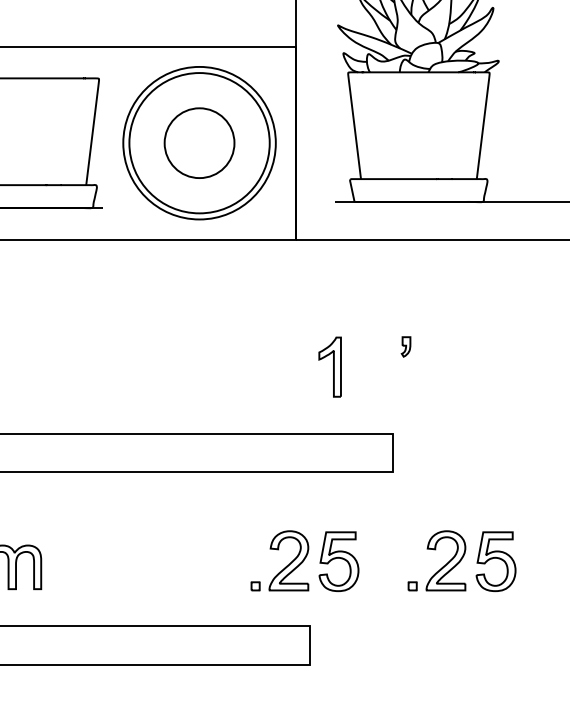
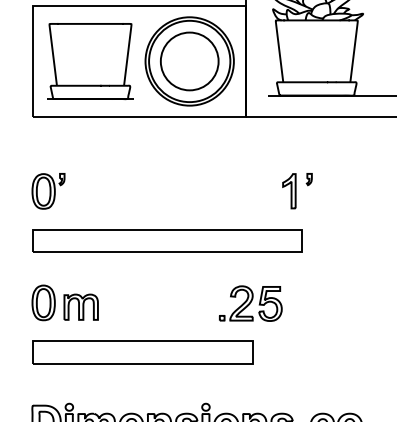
circle: (199, 143) -> (189, 61), size x1.43
part: (330, 367) -> (289, 191), moved
part: (461, 560) -> (341, 303), removed

